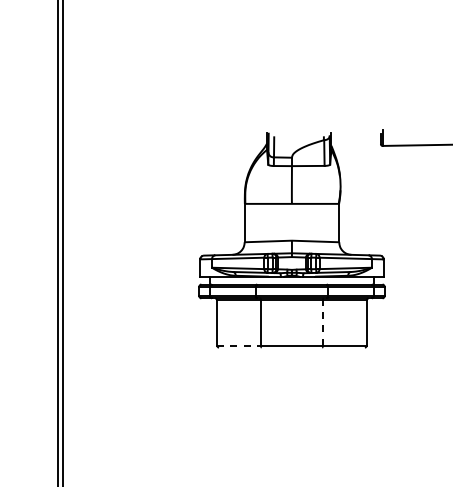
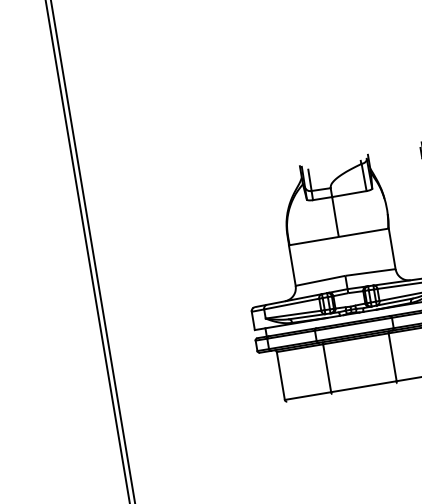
line: (322, 322) -> (392, 356), dashed -> solid
line: (239, 345) -> (308, 395), dashed -> solid

